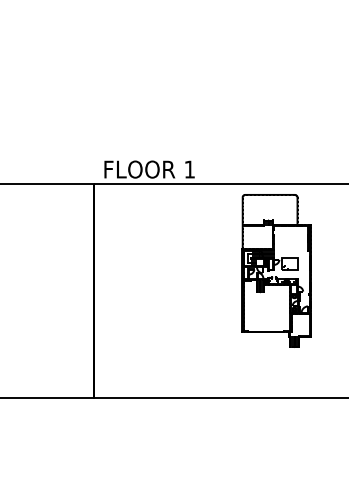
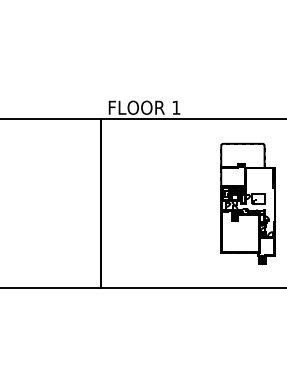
part: (275, 270) -> (247, 203), moved

